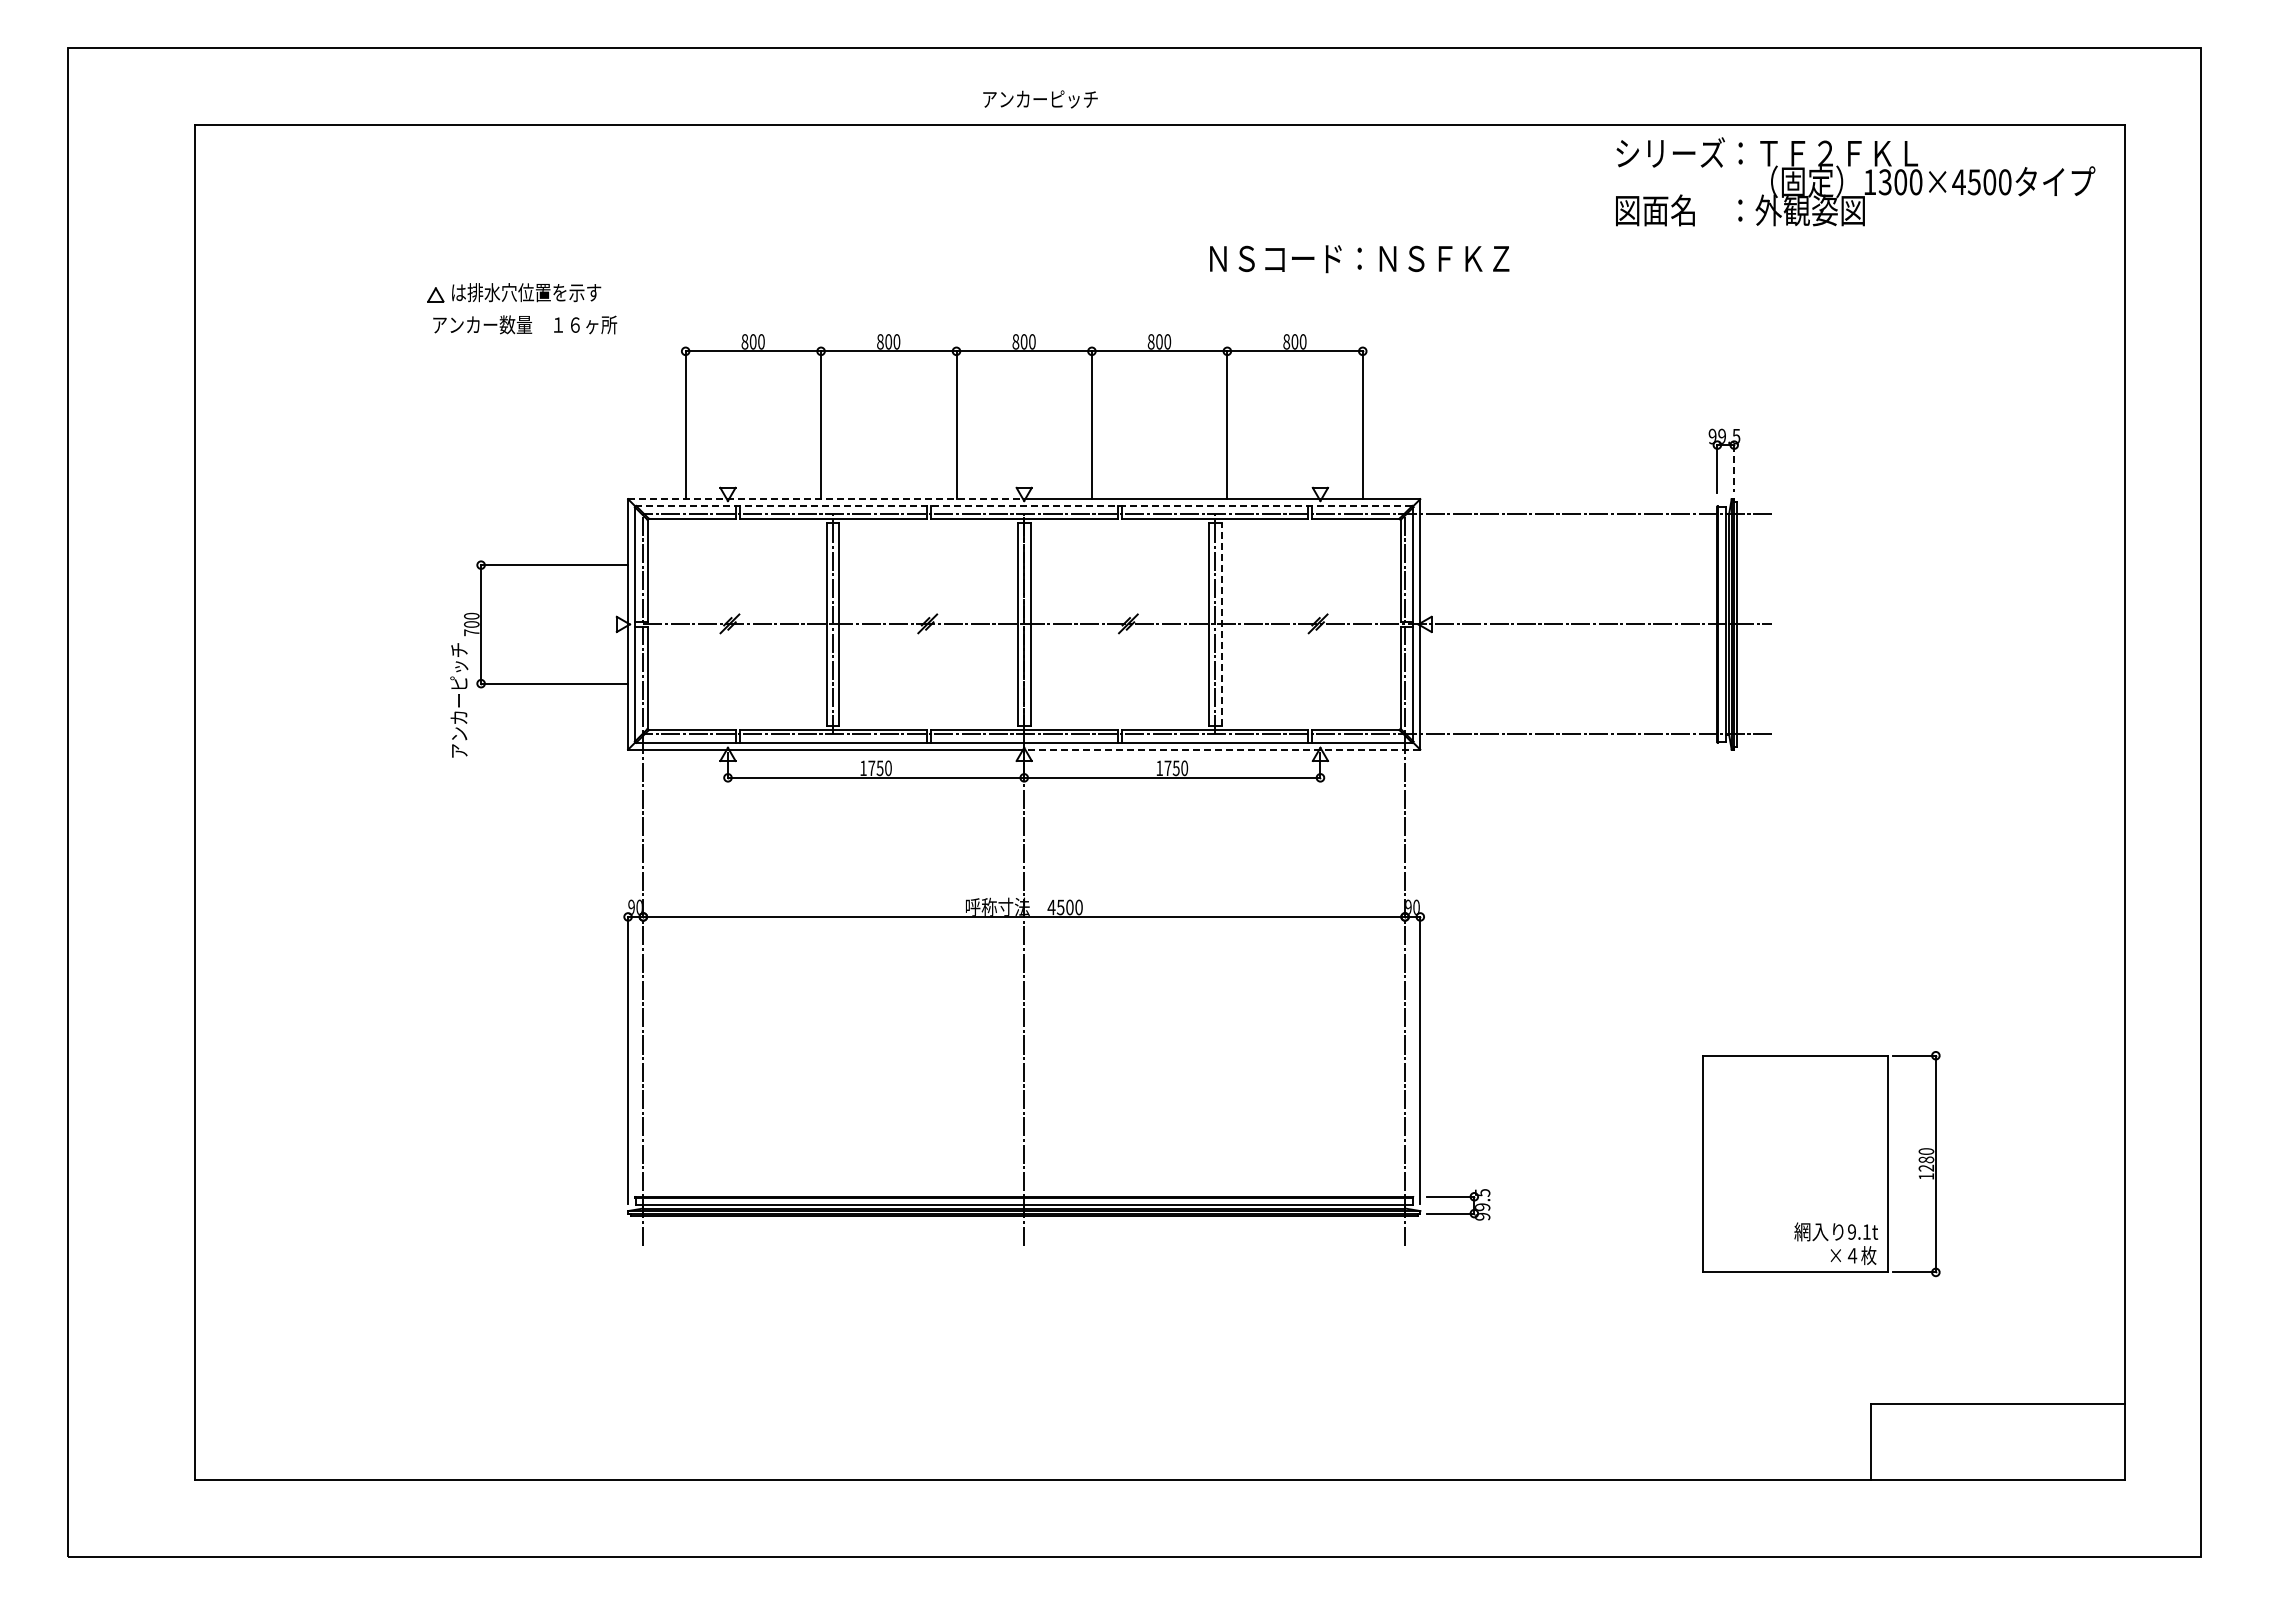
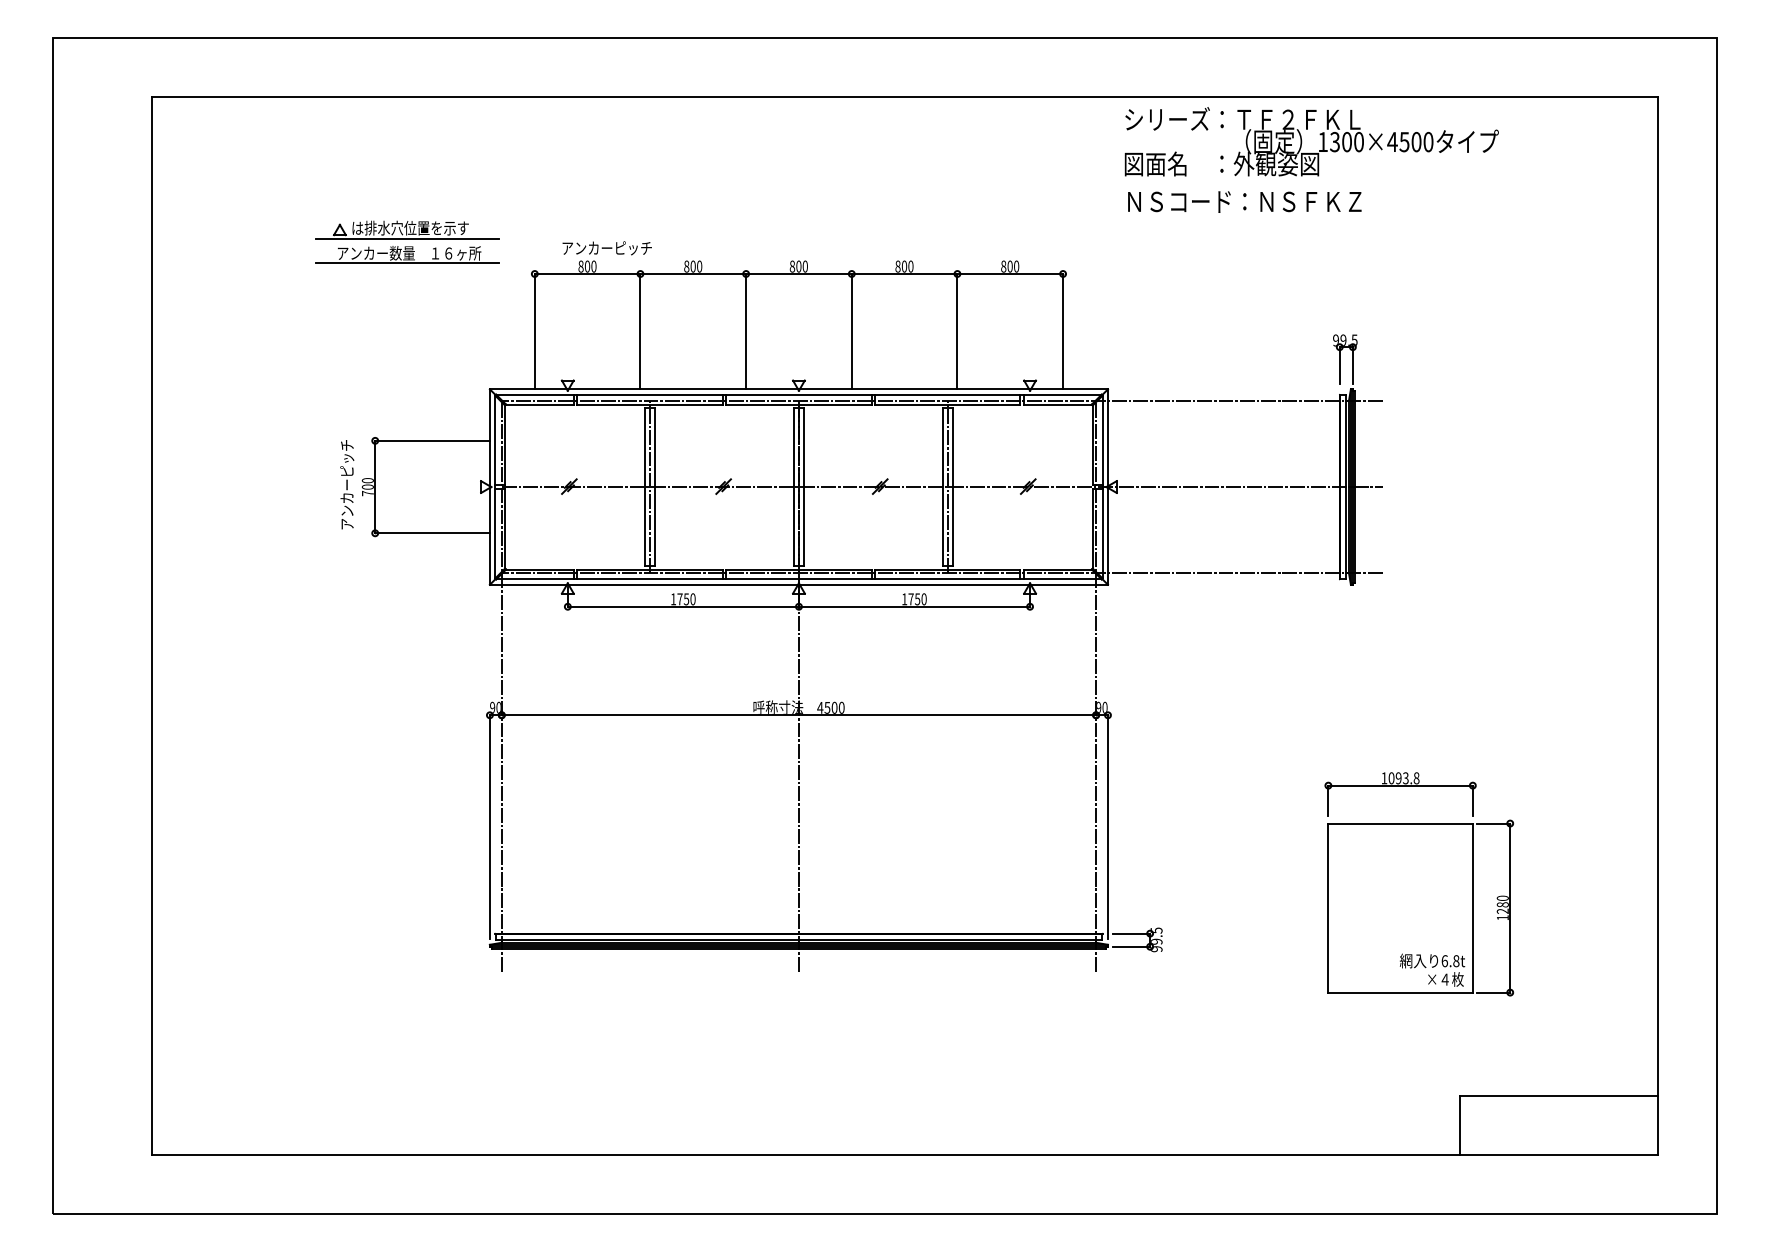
text: (1040, 99) -> (607, 248), moved
text: (1855, 181) -> (1311, 141), moved
text: (1359, 259) -> (1244, 202), moved
line: (522, 306) -> (407, 239), added
line: (522, 337) -> (407, 263), added
line: (1734, 468) -> (1353, 365), dashed -> solid
line: (826, 499) -> (644, 389), dashed -> solid
line: (1023, 506) -> (798, 395), dashed -> solid
line: (1221, 623) -> (952, 486), dashed -> solid
text: (459, 700) -> (347, 484), moved
line: (1221, 749) -> (952, 584), dashed -> solid
part: (1795, 1007) -> (1400, 785), added
text: (1859, 1231) -> (1450, 960), 9.1t -> 6.8t

